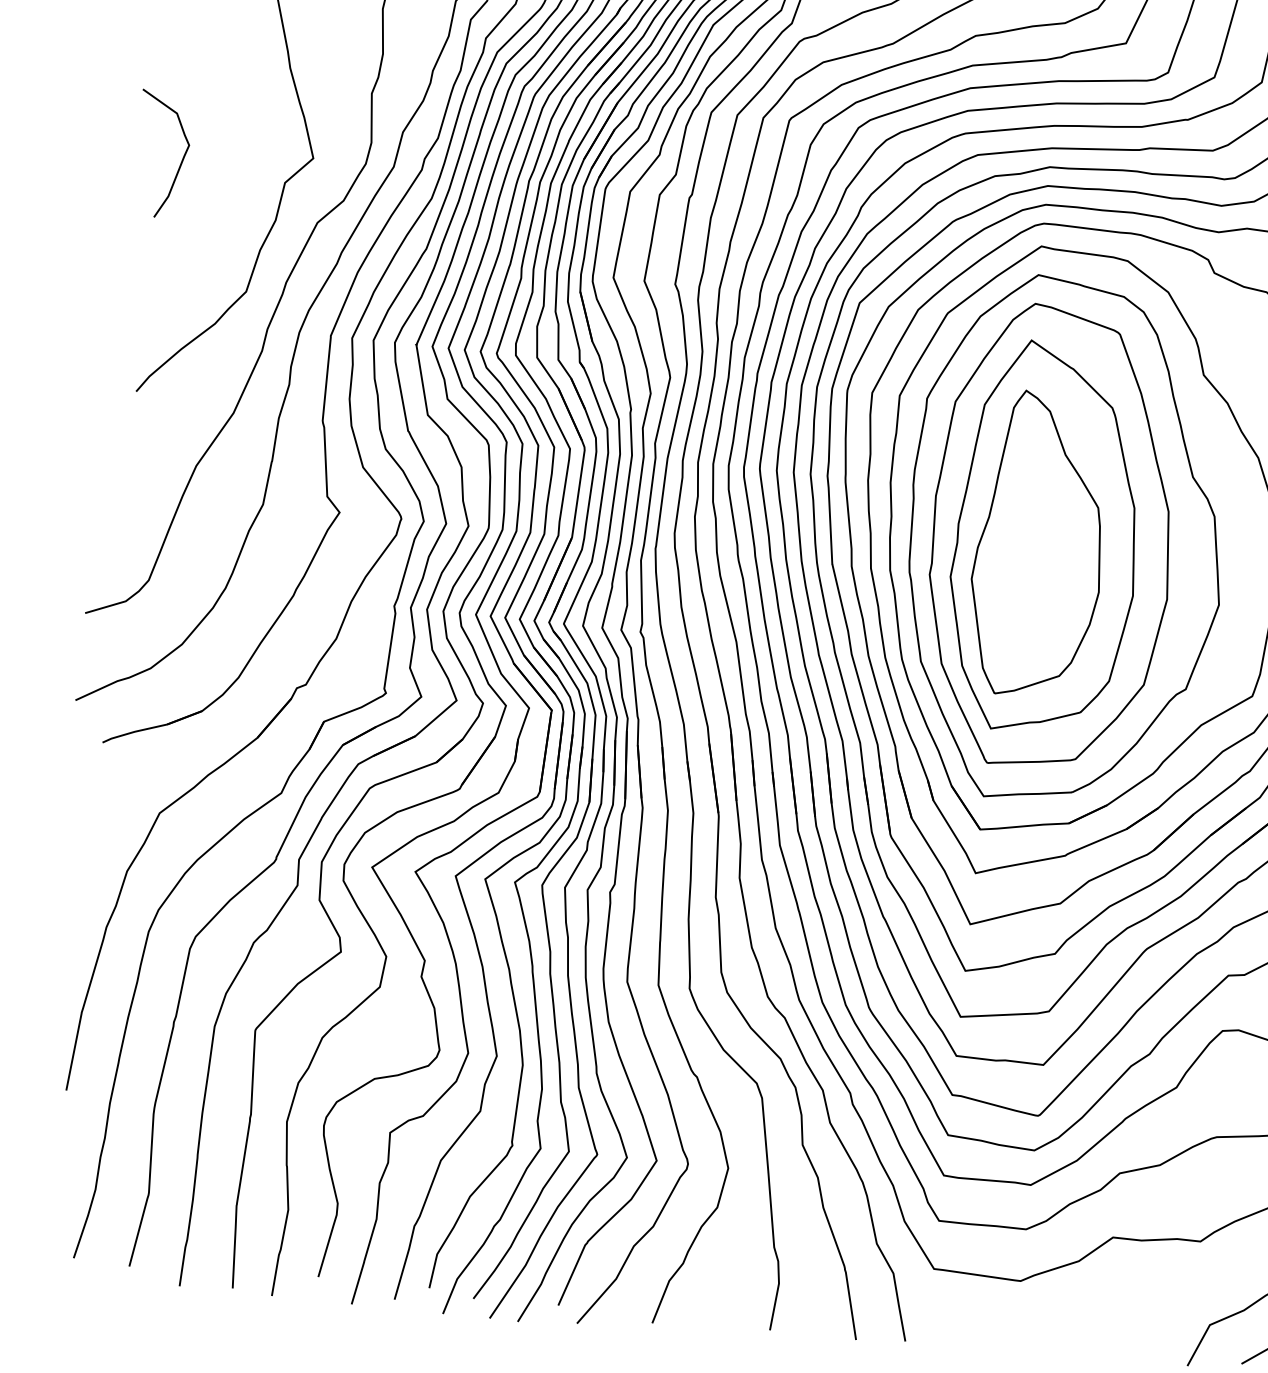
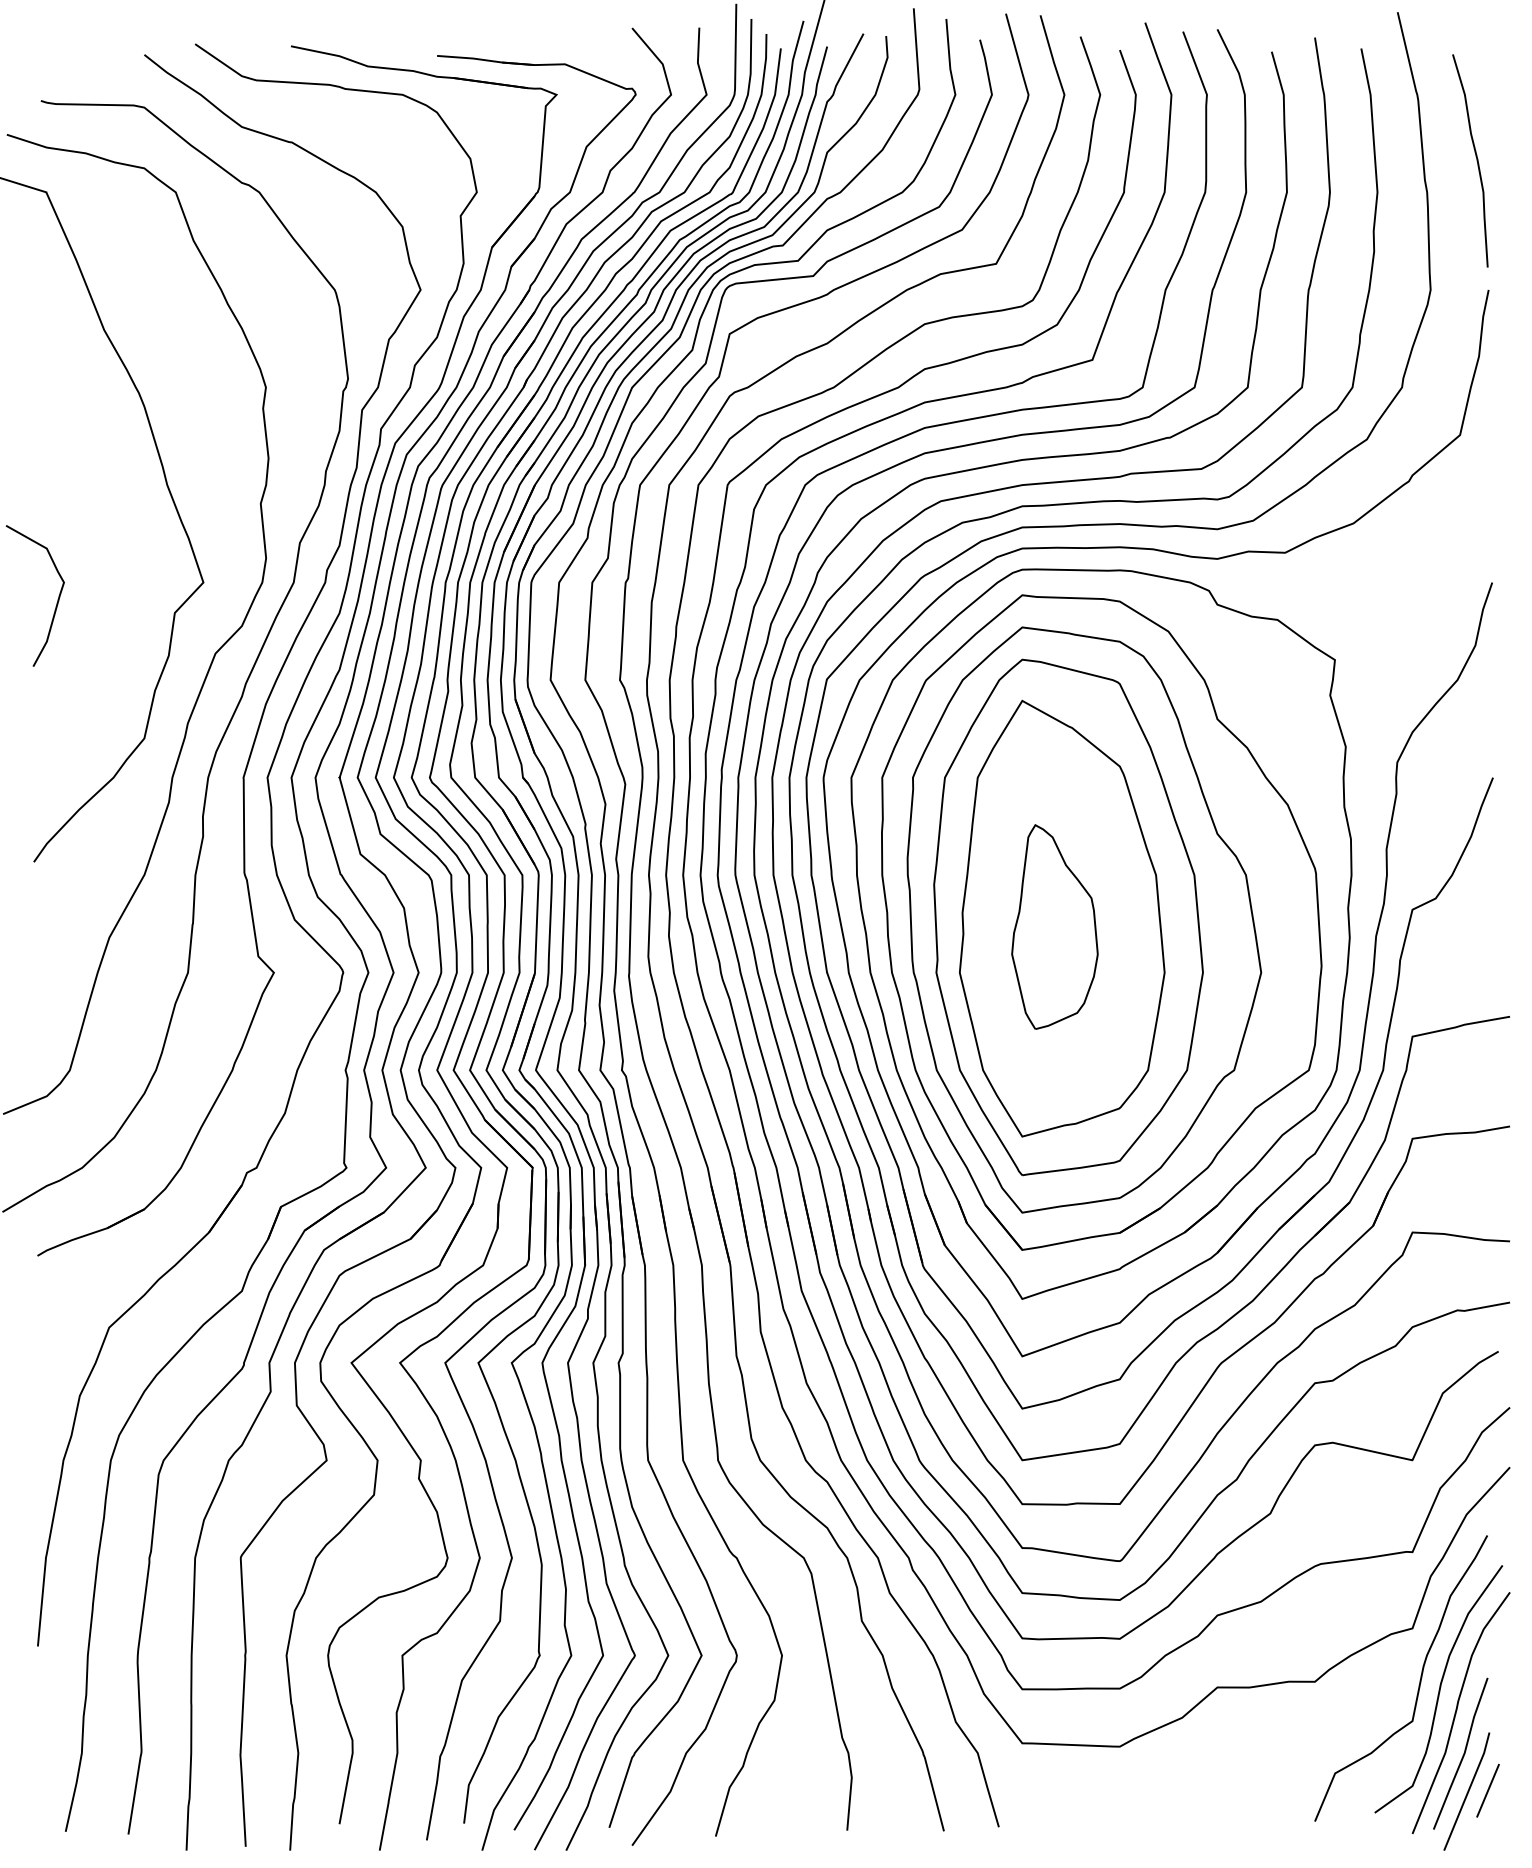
part: (1039, 544) -> (1054, 926), size x0.6

